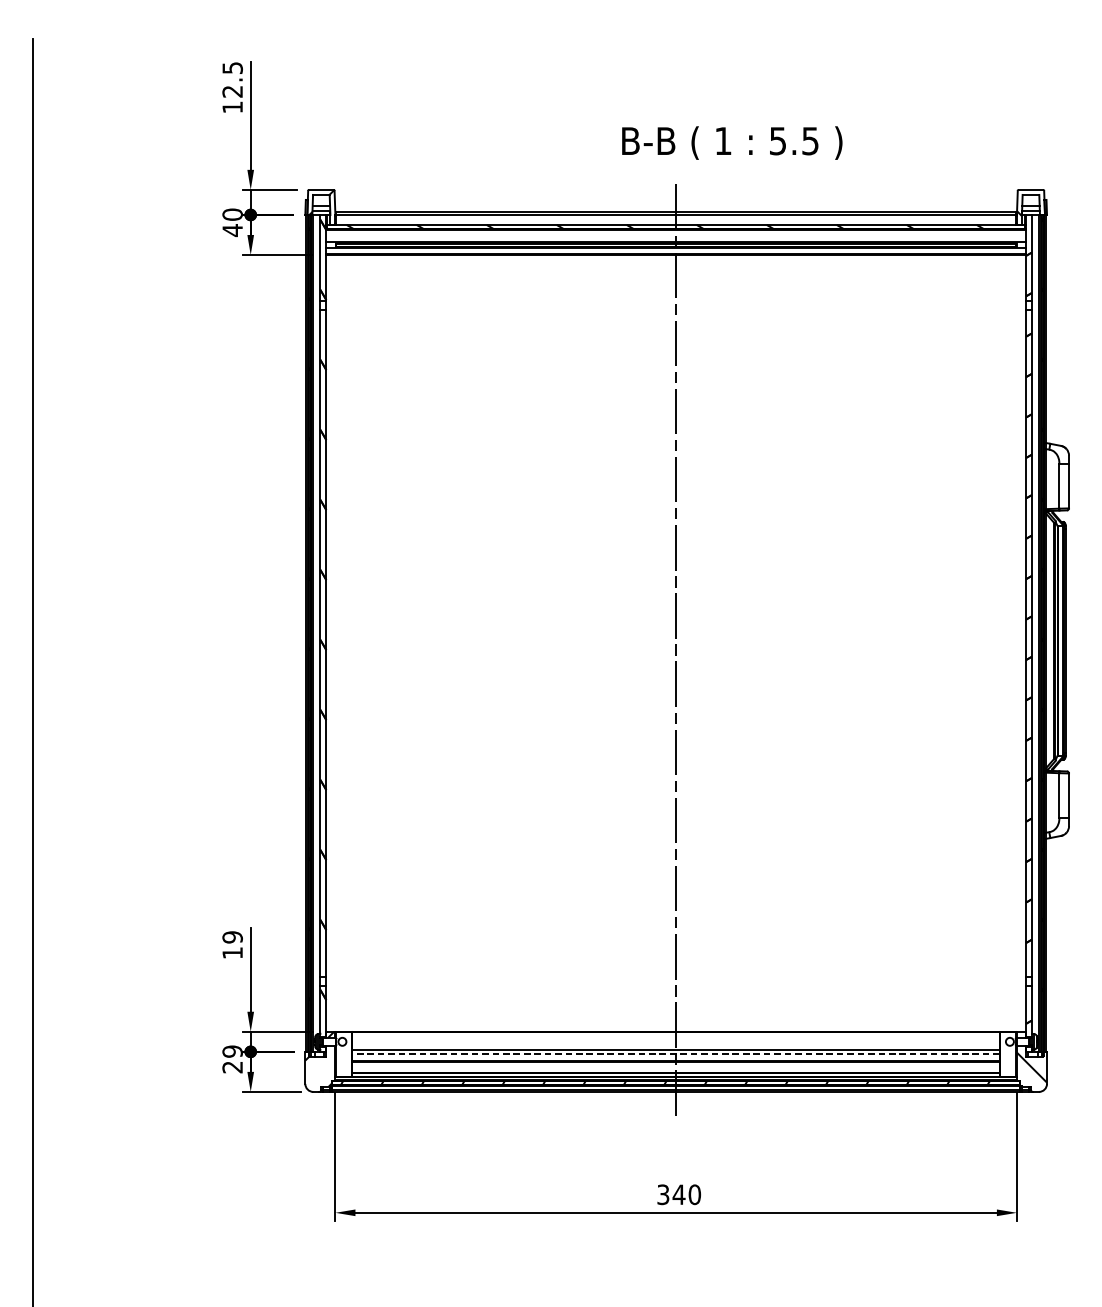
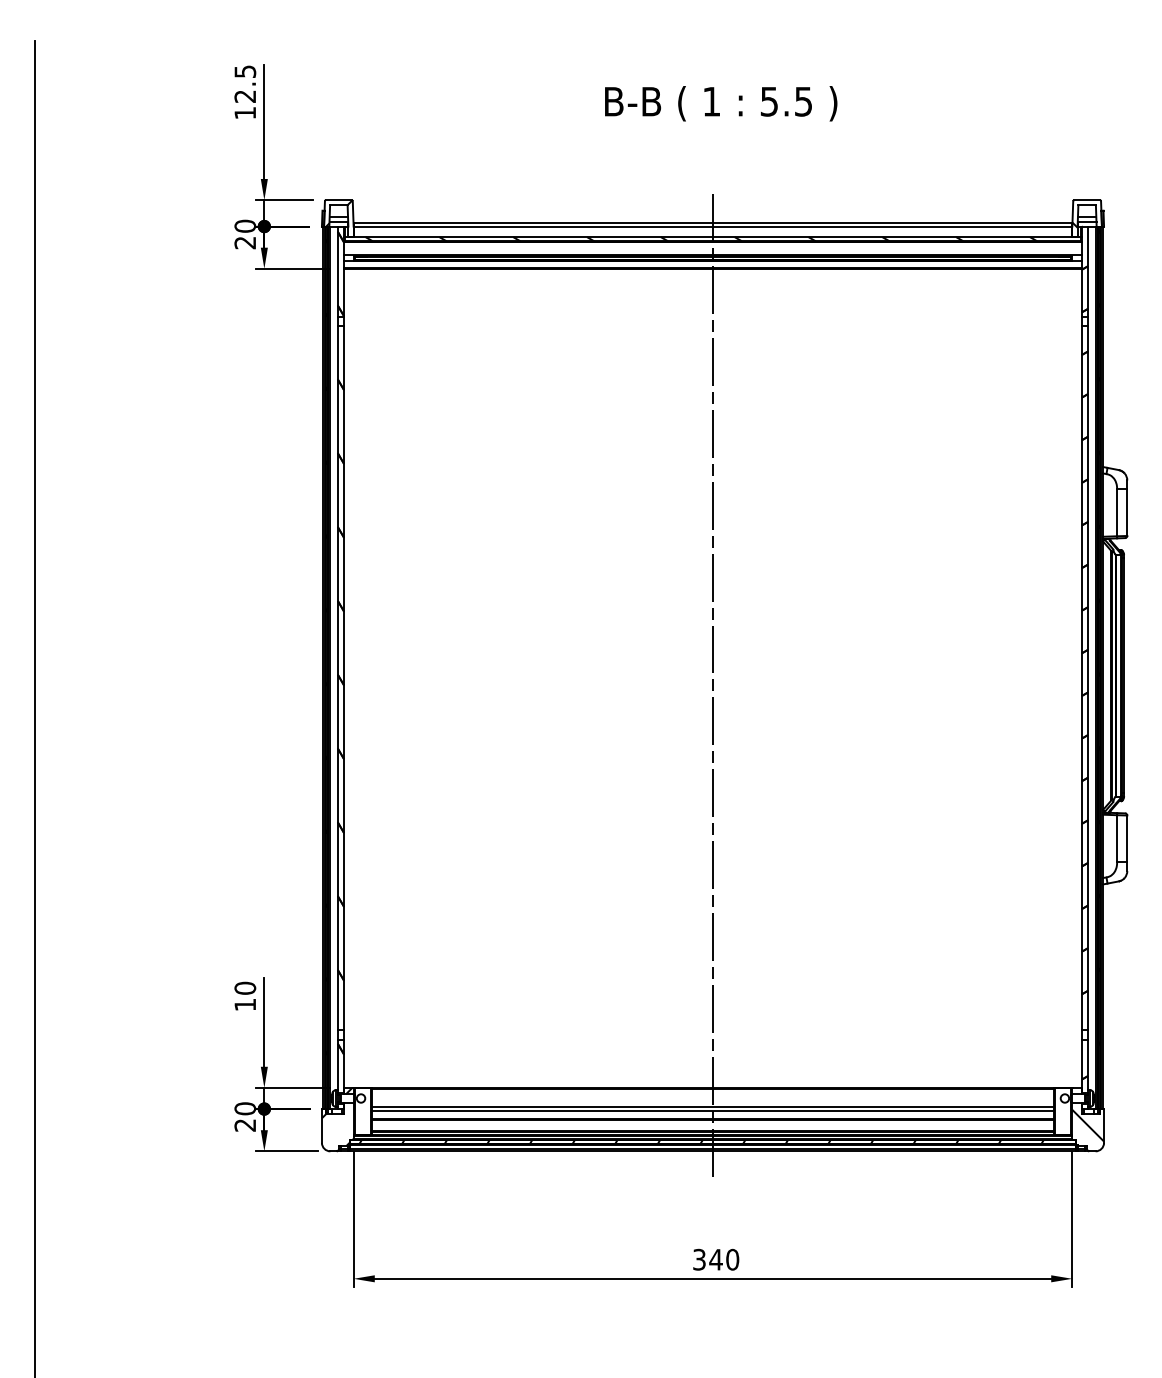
text: (732, 142) -> (721, 103), moved
text: (231, 230) -> (244, 242), 40 -> 20
text: (232, 936) -> (245, 987), 19 -> 10
text: (232, 1051) -> (245, 1108), 29 -> 20
line: (675, 1054) -> (712, 1111), dashed -> solid

